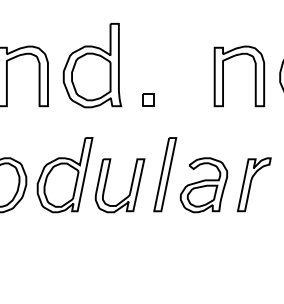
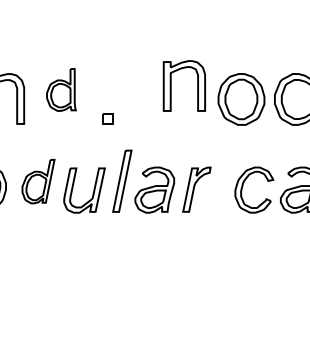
part: (92, 65) -> (61, 89), size x0.6
part: (223, 75) -> (171, 85), moved
part: (65, 174) -> (38, 181), size x0.7

